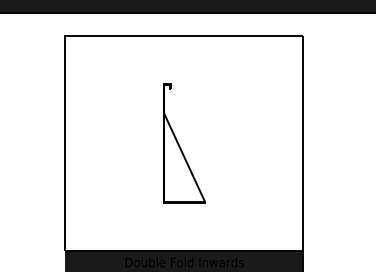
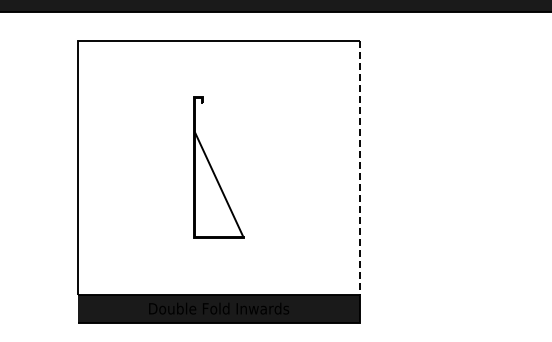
line: (303, 144) -> (360, 168), solid -> dashed

